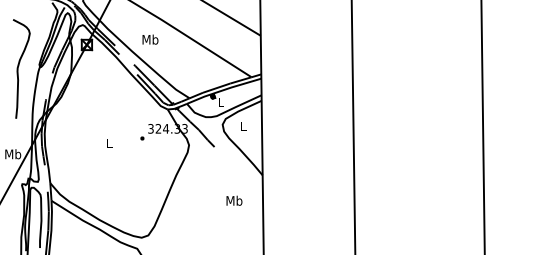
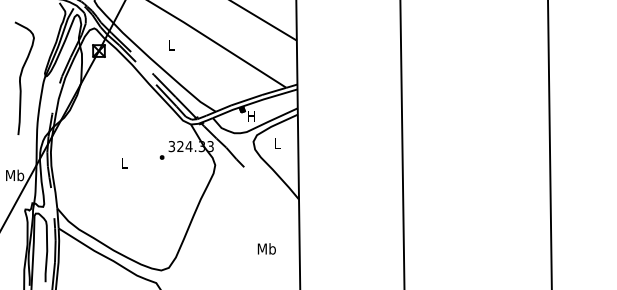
text: (150, 39) -> (171, 44), Mb -> L
text: (220, 102) -> (251, 116), L -> H
text: (234, 200) -> (266, 248), moved

